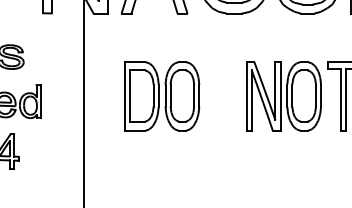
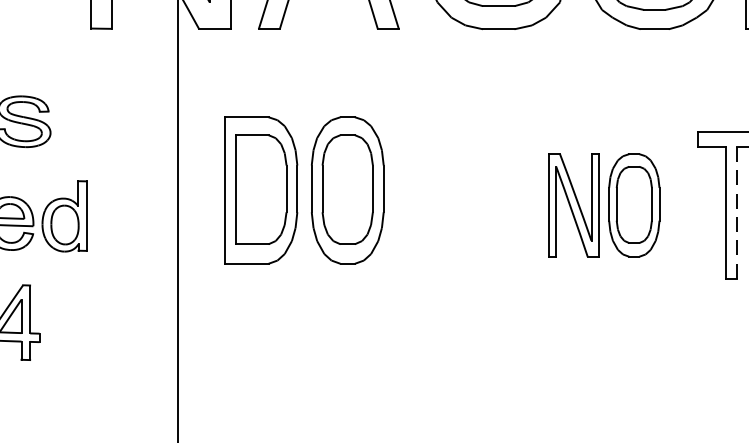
part: (162, 96) -> (305, 190), moved
part: (283, 96) -> (603, 205), size x0.7
line: (346, 99) -> (737, 211), solid -> dashed

